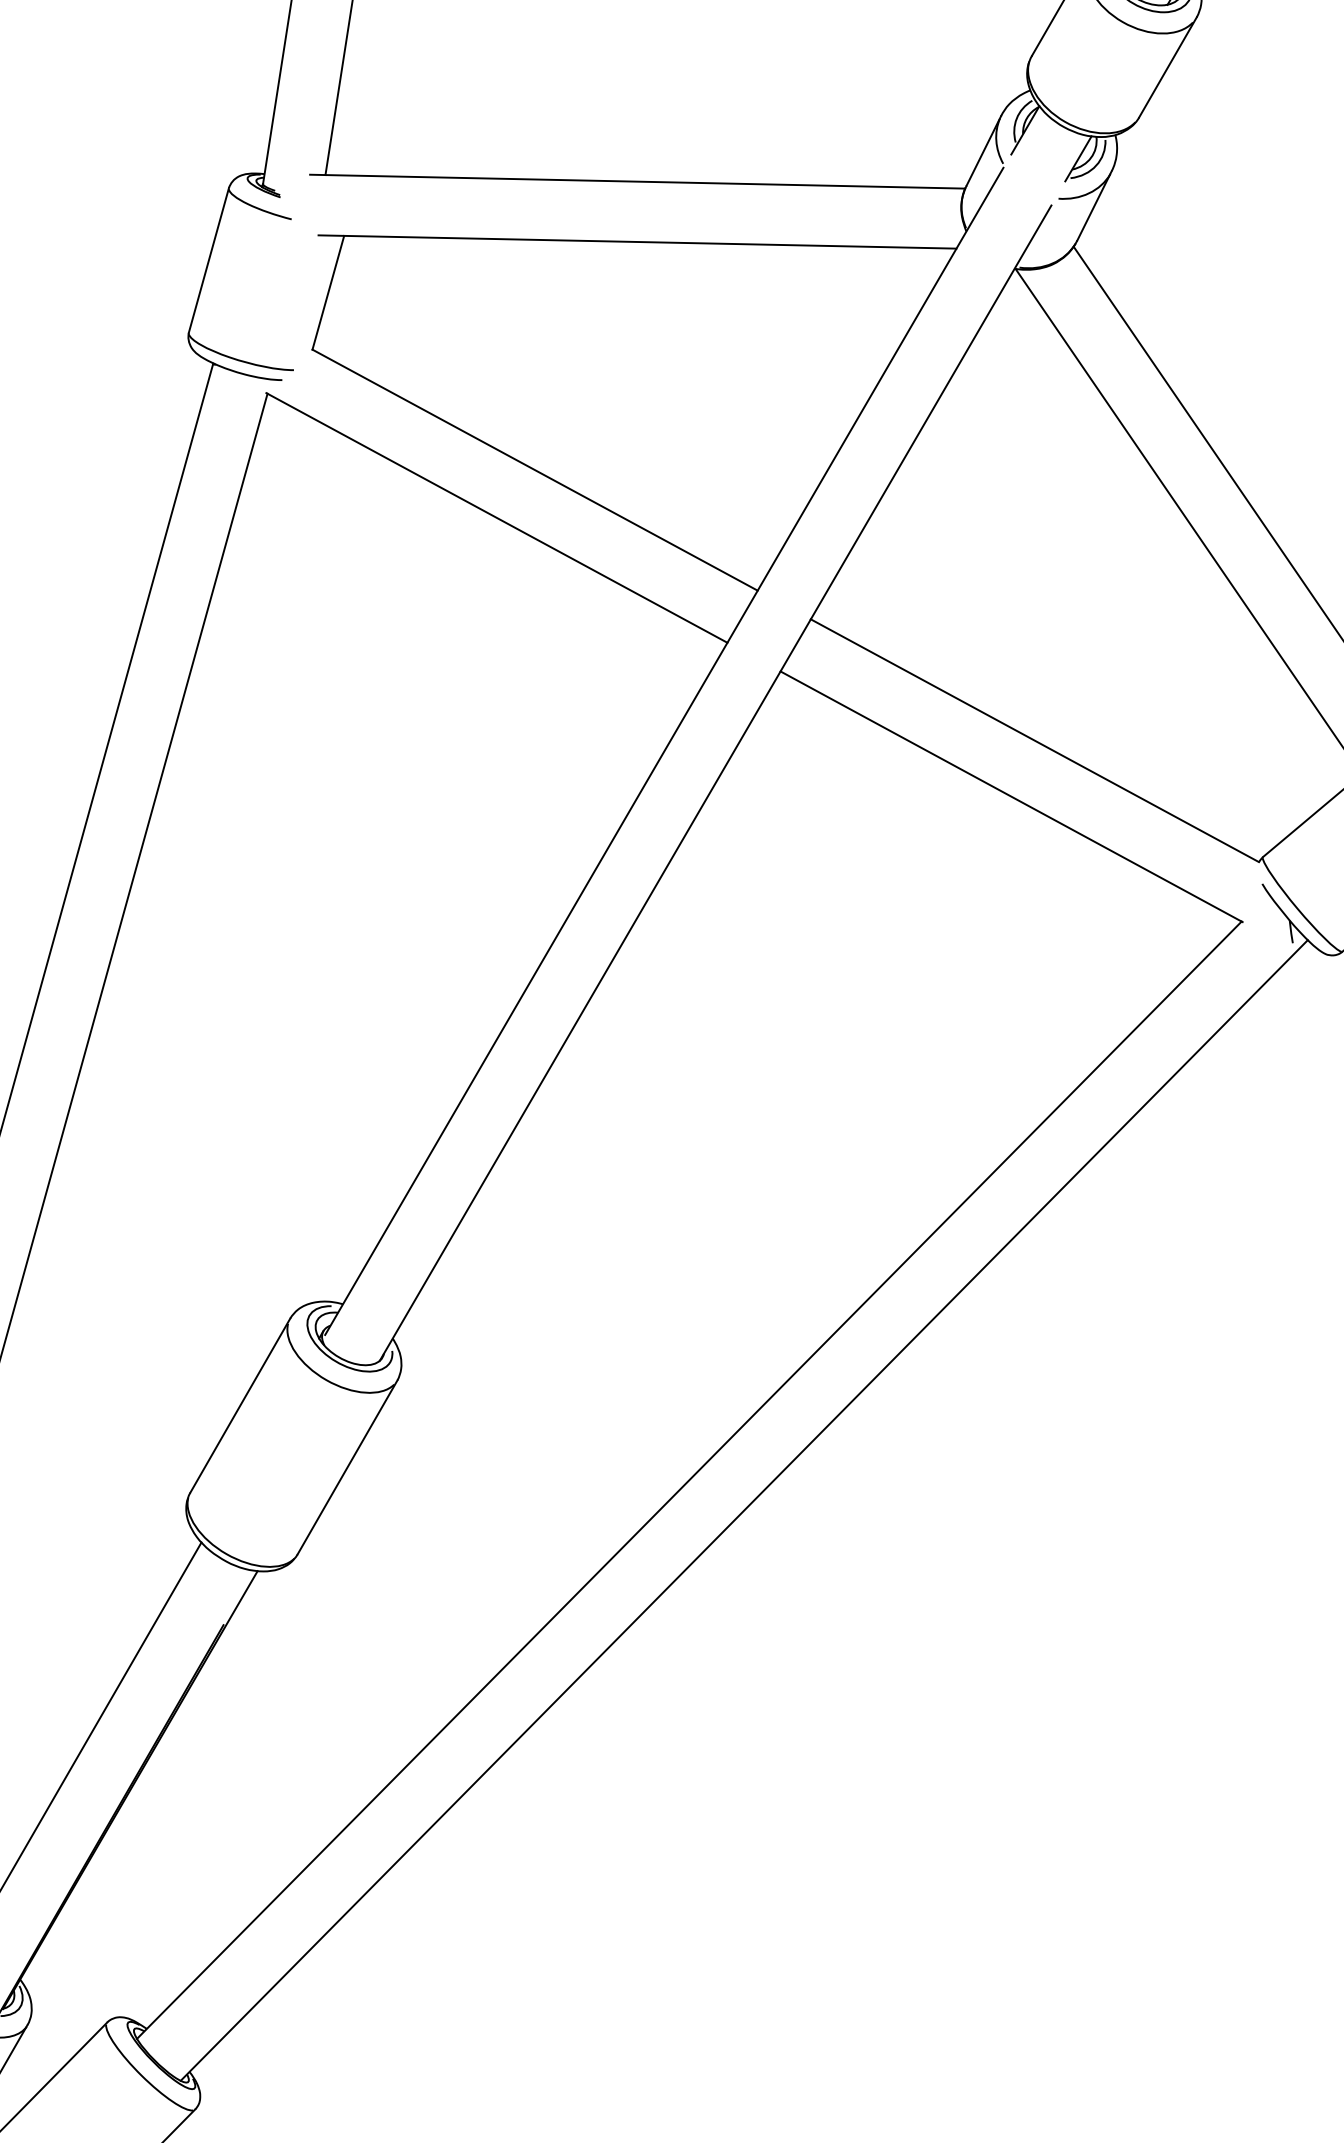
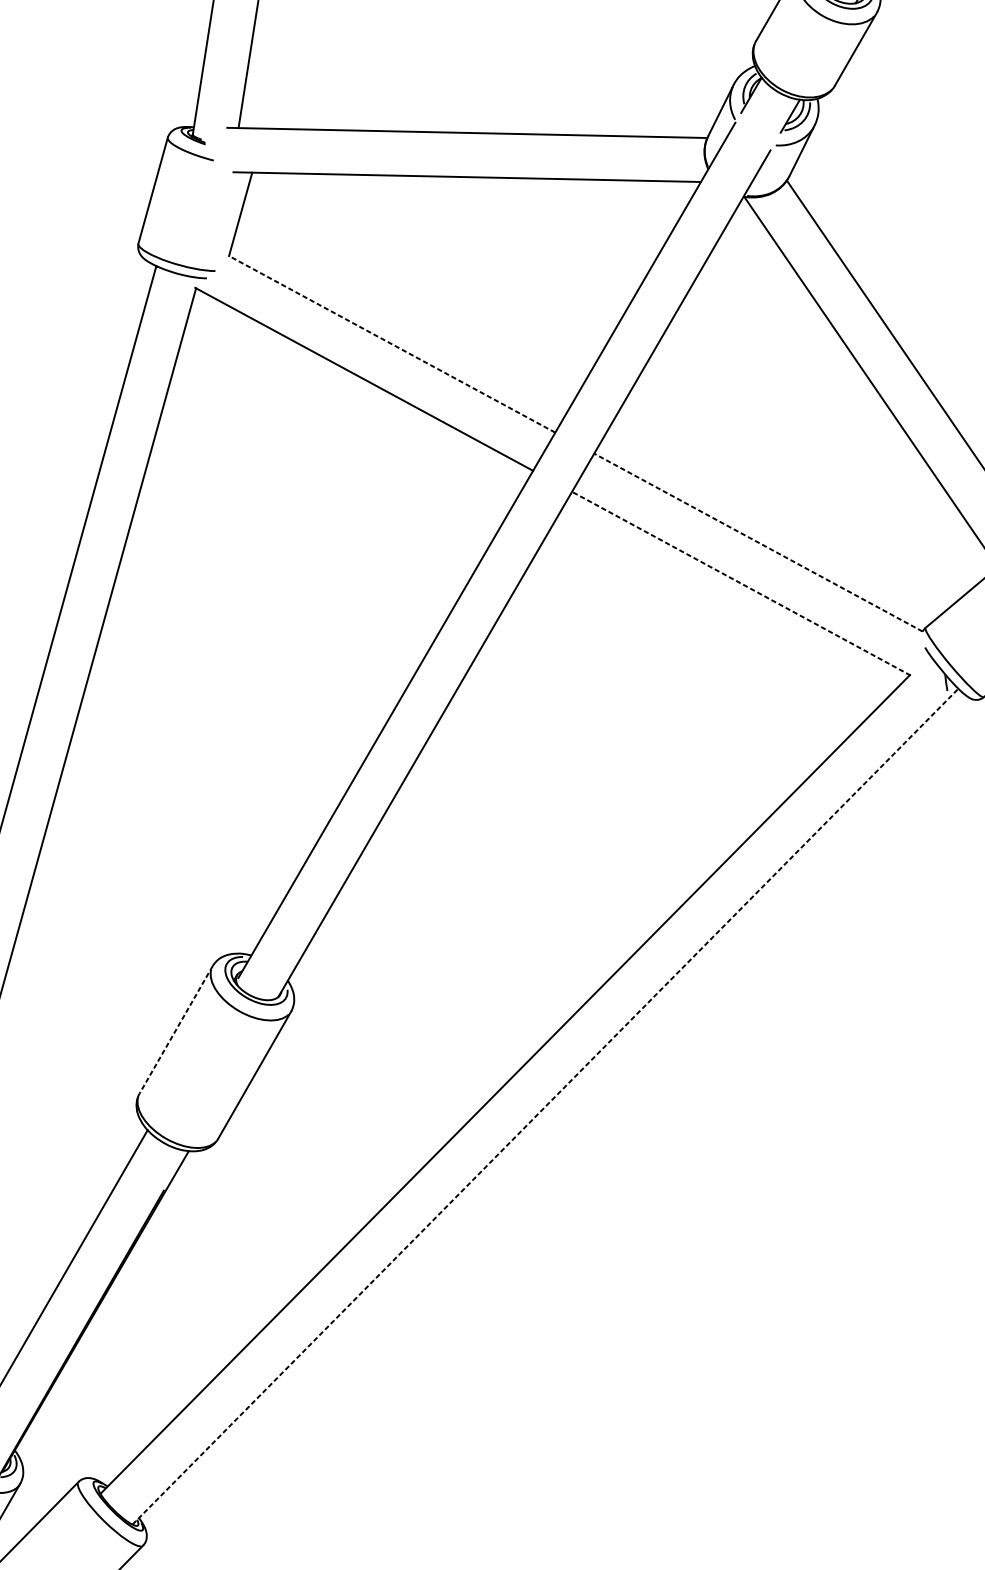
line: (534, 469) -> (391, 343), solid -> dashed
line: (1034, 740) -> (758, 542), solid -> dashed
line: (1011, 796) -> (741, 583), solid -> dashed
line: (240, 1406) -> (176, 1030), solid -> dashed
line: (744, 1510) -> (545, 1106), solid -> dashed

